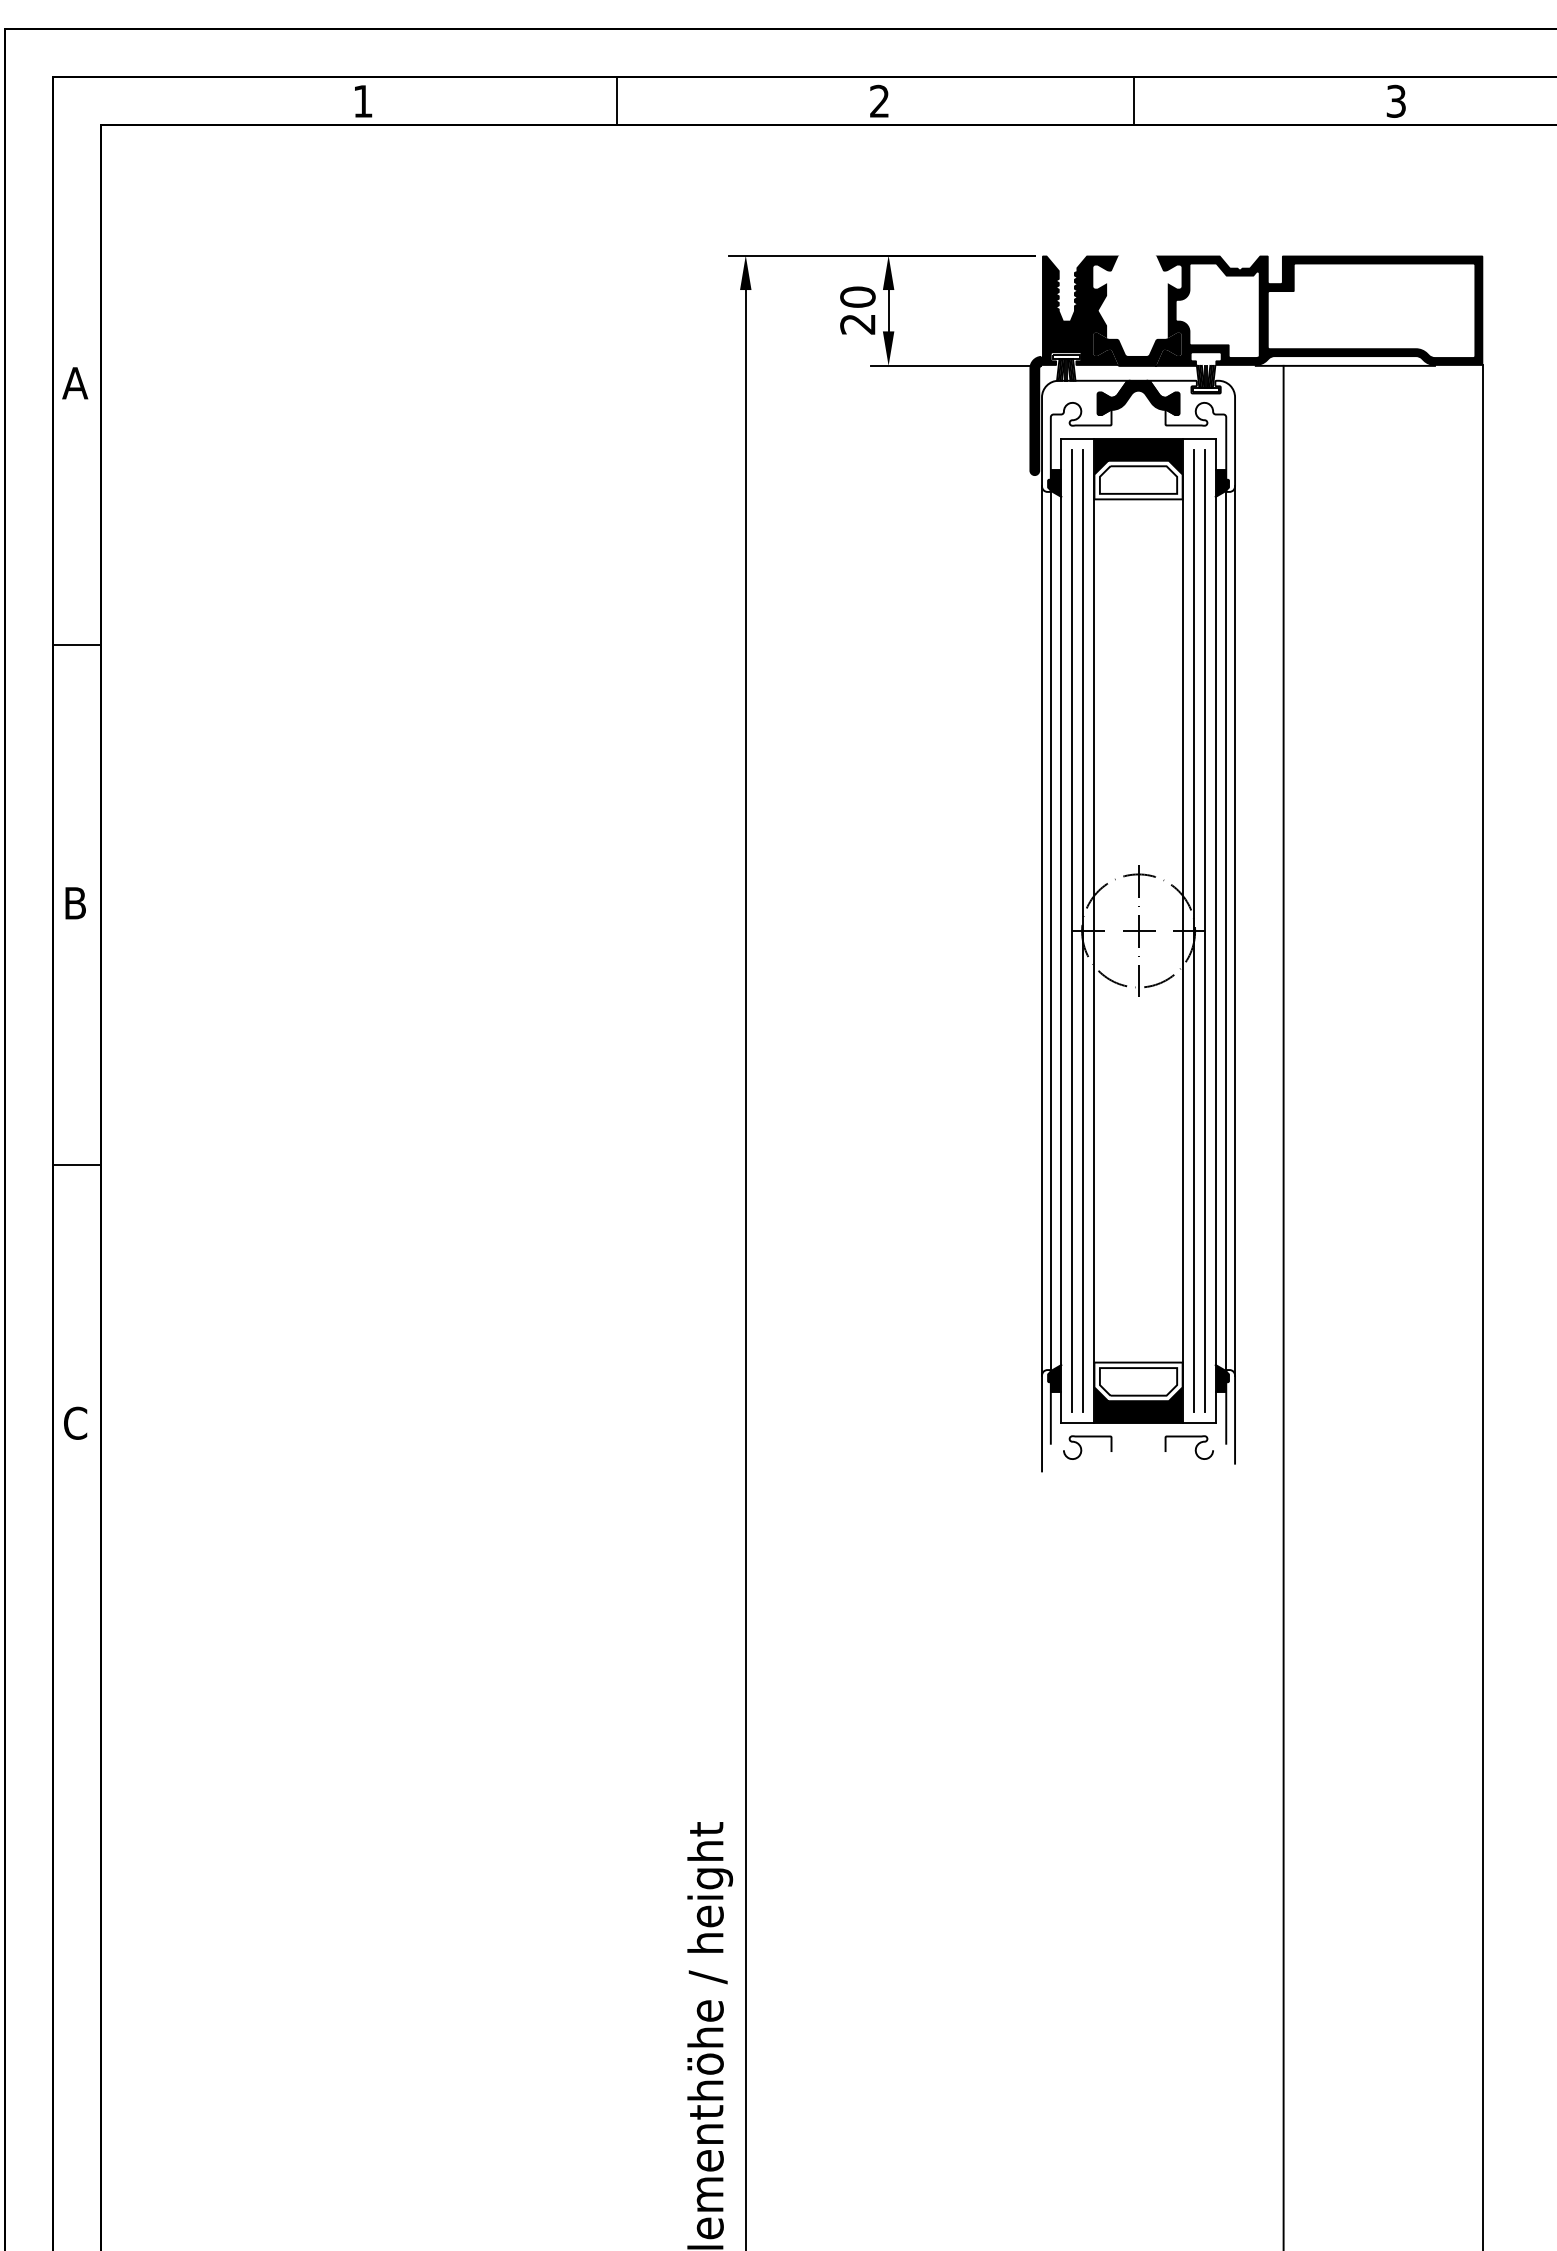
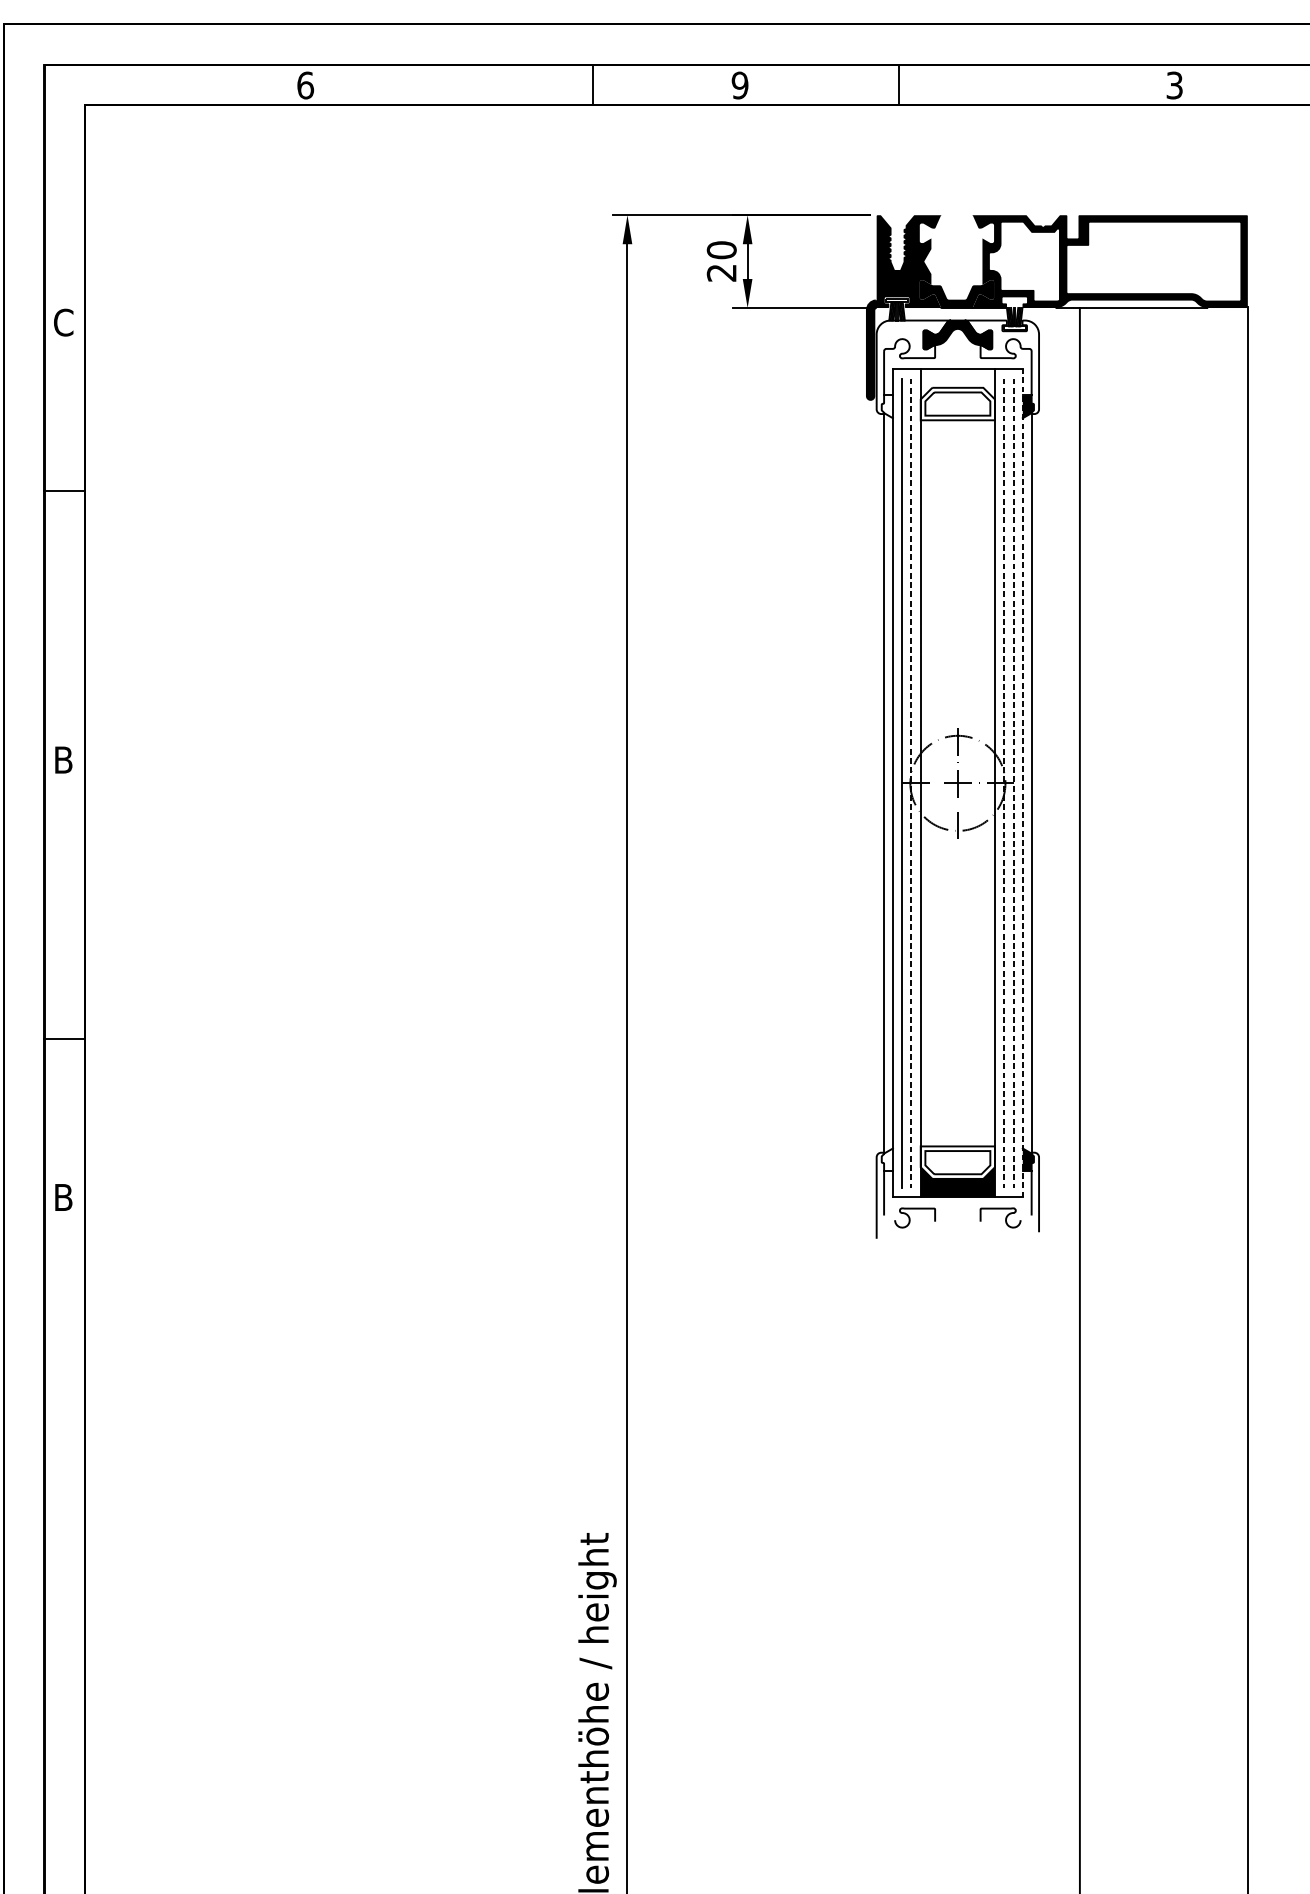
text: (363, 100) -> (305, 84), 1 -> 6
line: (617, 100) -> (592, 84), moved
line: (1134, 100) -> (898, 84), moved
text: (879, 101) -> (739, 85), 2 -> 9
text: (75, 382) -> (63, 321), A -> C
fill: (1138, 456) -> (957, 384), removed
fill: (1054, 482) -> (887, 406), removed
line: (76, 644) -> (64, 491), moved
line: (1042, 930) -> (877, 782), removed
line: (1215, 930) -> (1022, 782), solid -> dashed
line: (1235, 930) -> (1039, 782), removed
line: (1083, 931) -> (911, 783), solid -> dashed
line: (1193, 931) -> (1004, 783), solid -> dashed
line: (1204, 931) -> (1013, 783), solid -> dashed
line: (76, 1164) -> (64, 1038), moved
fill: (1054, 1378) -> (887, 1159), removed
text: (75, 1422) -> (63, 1196), C -> B

